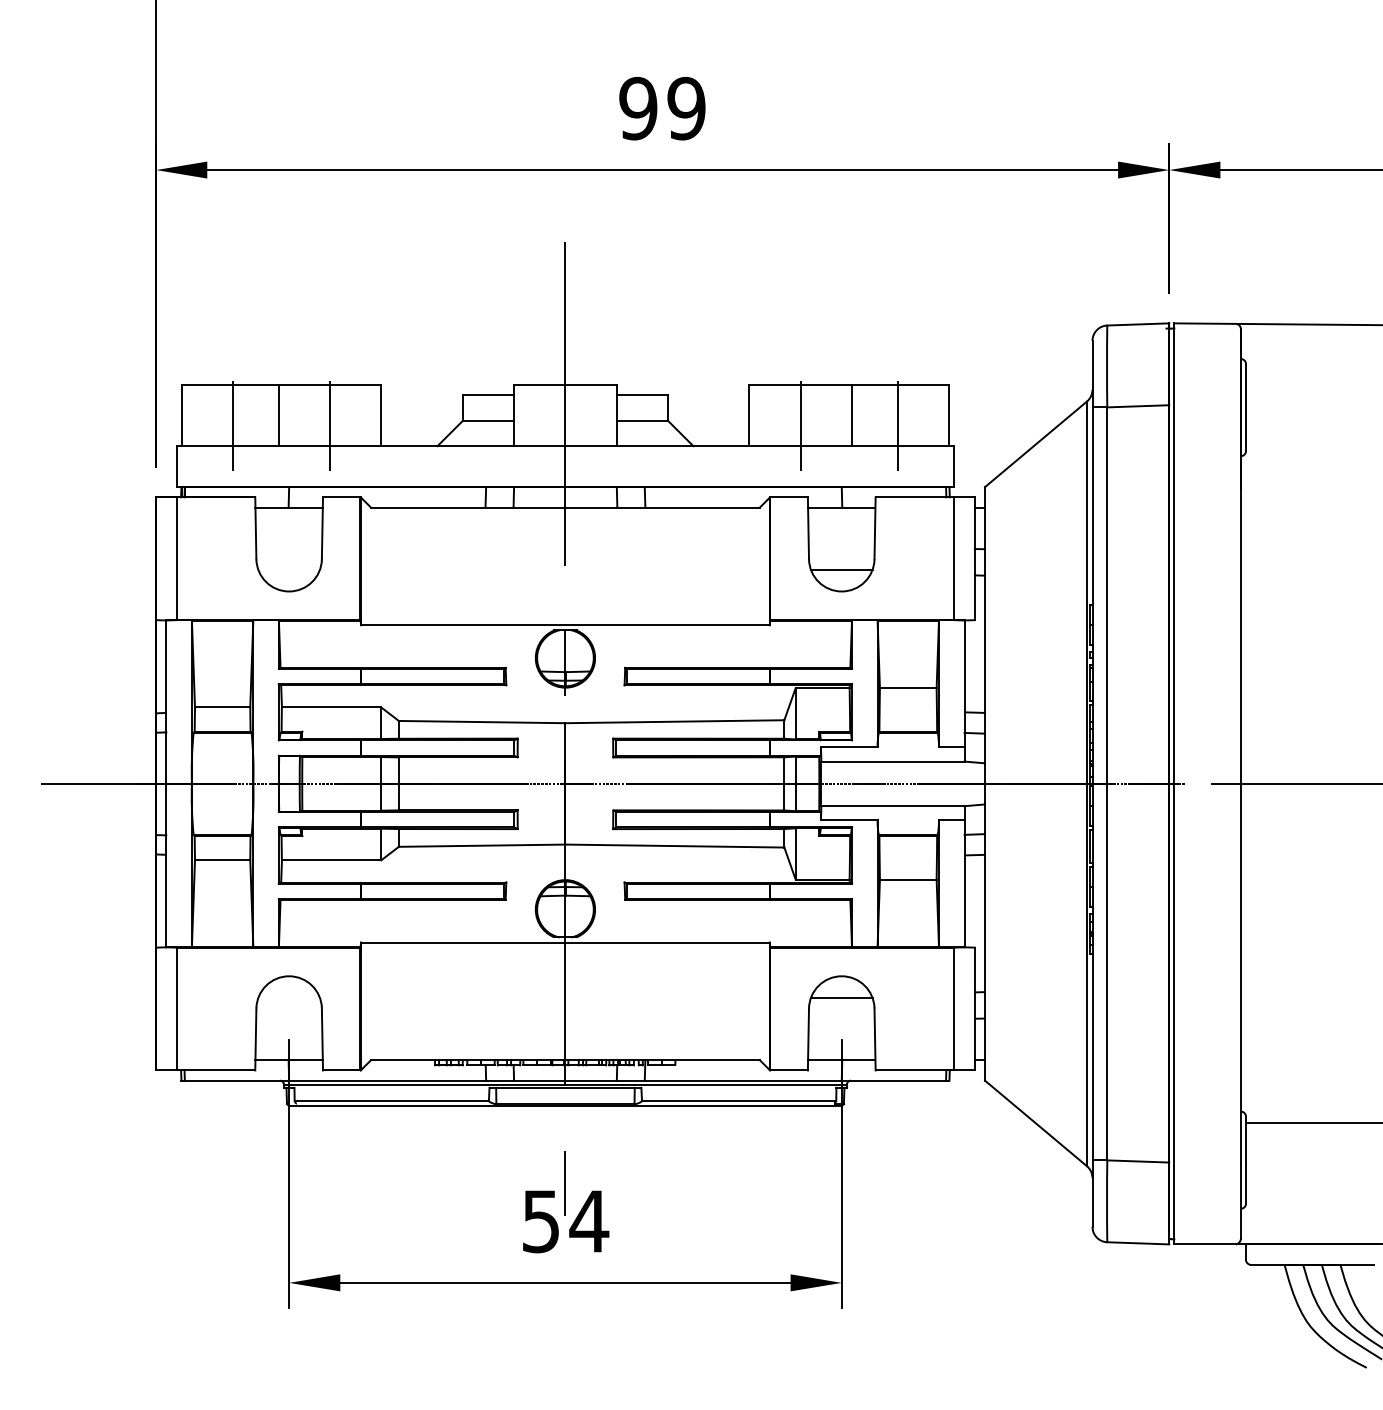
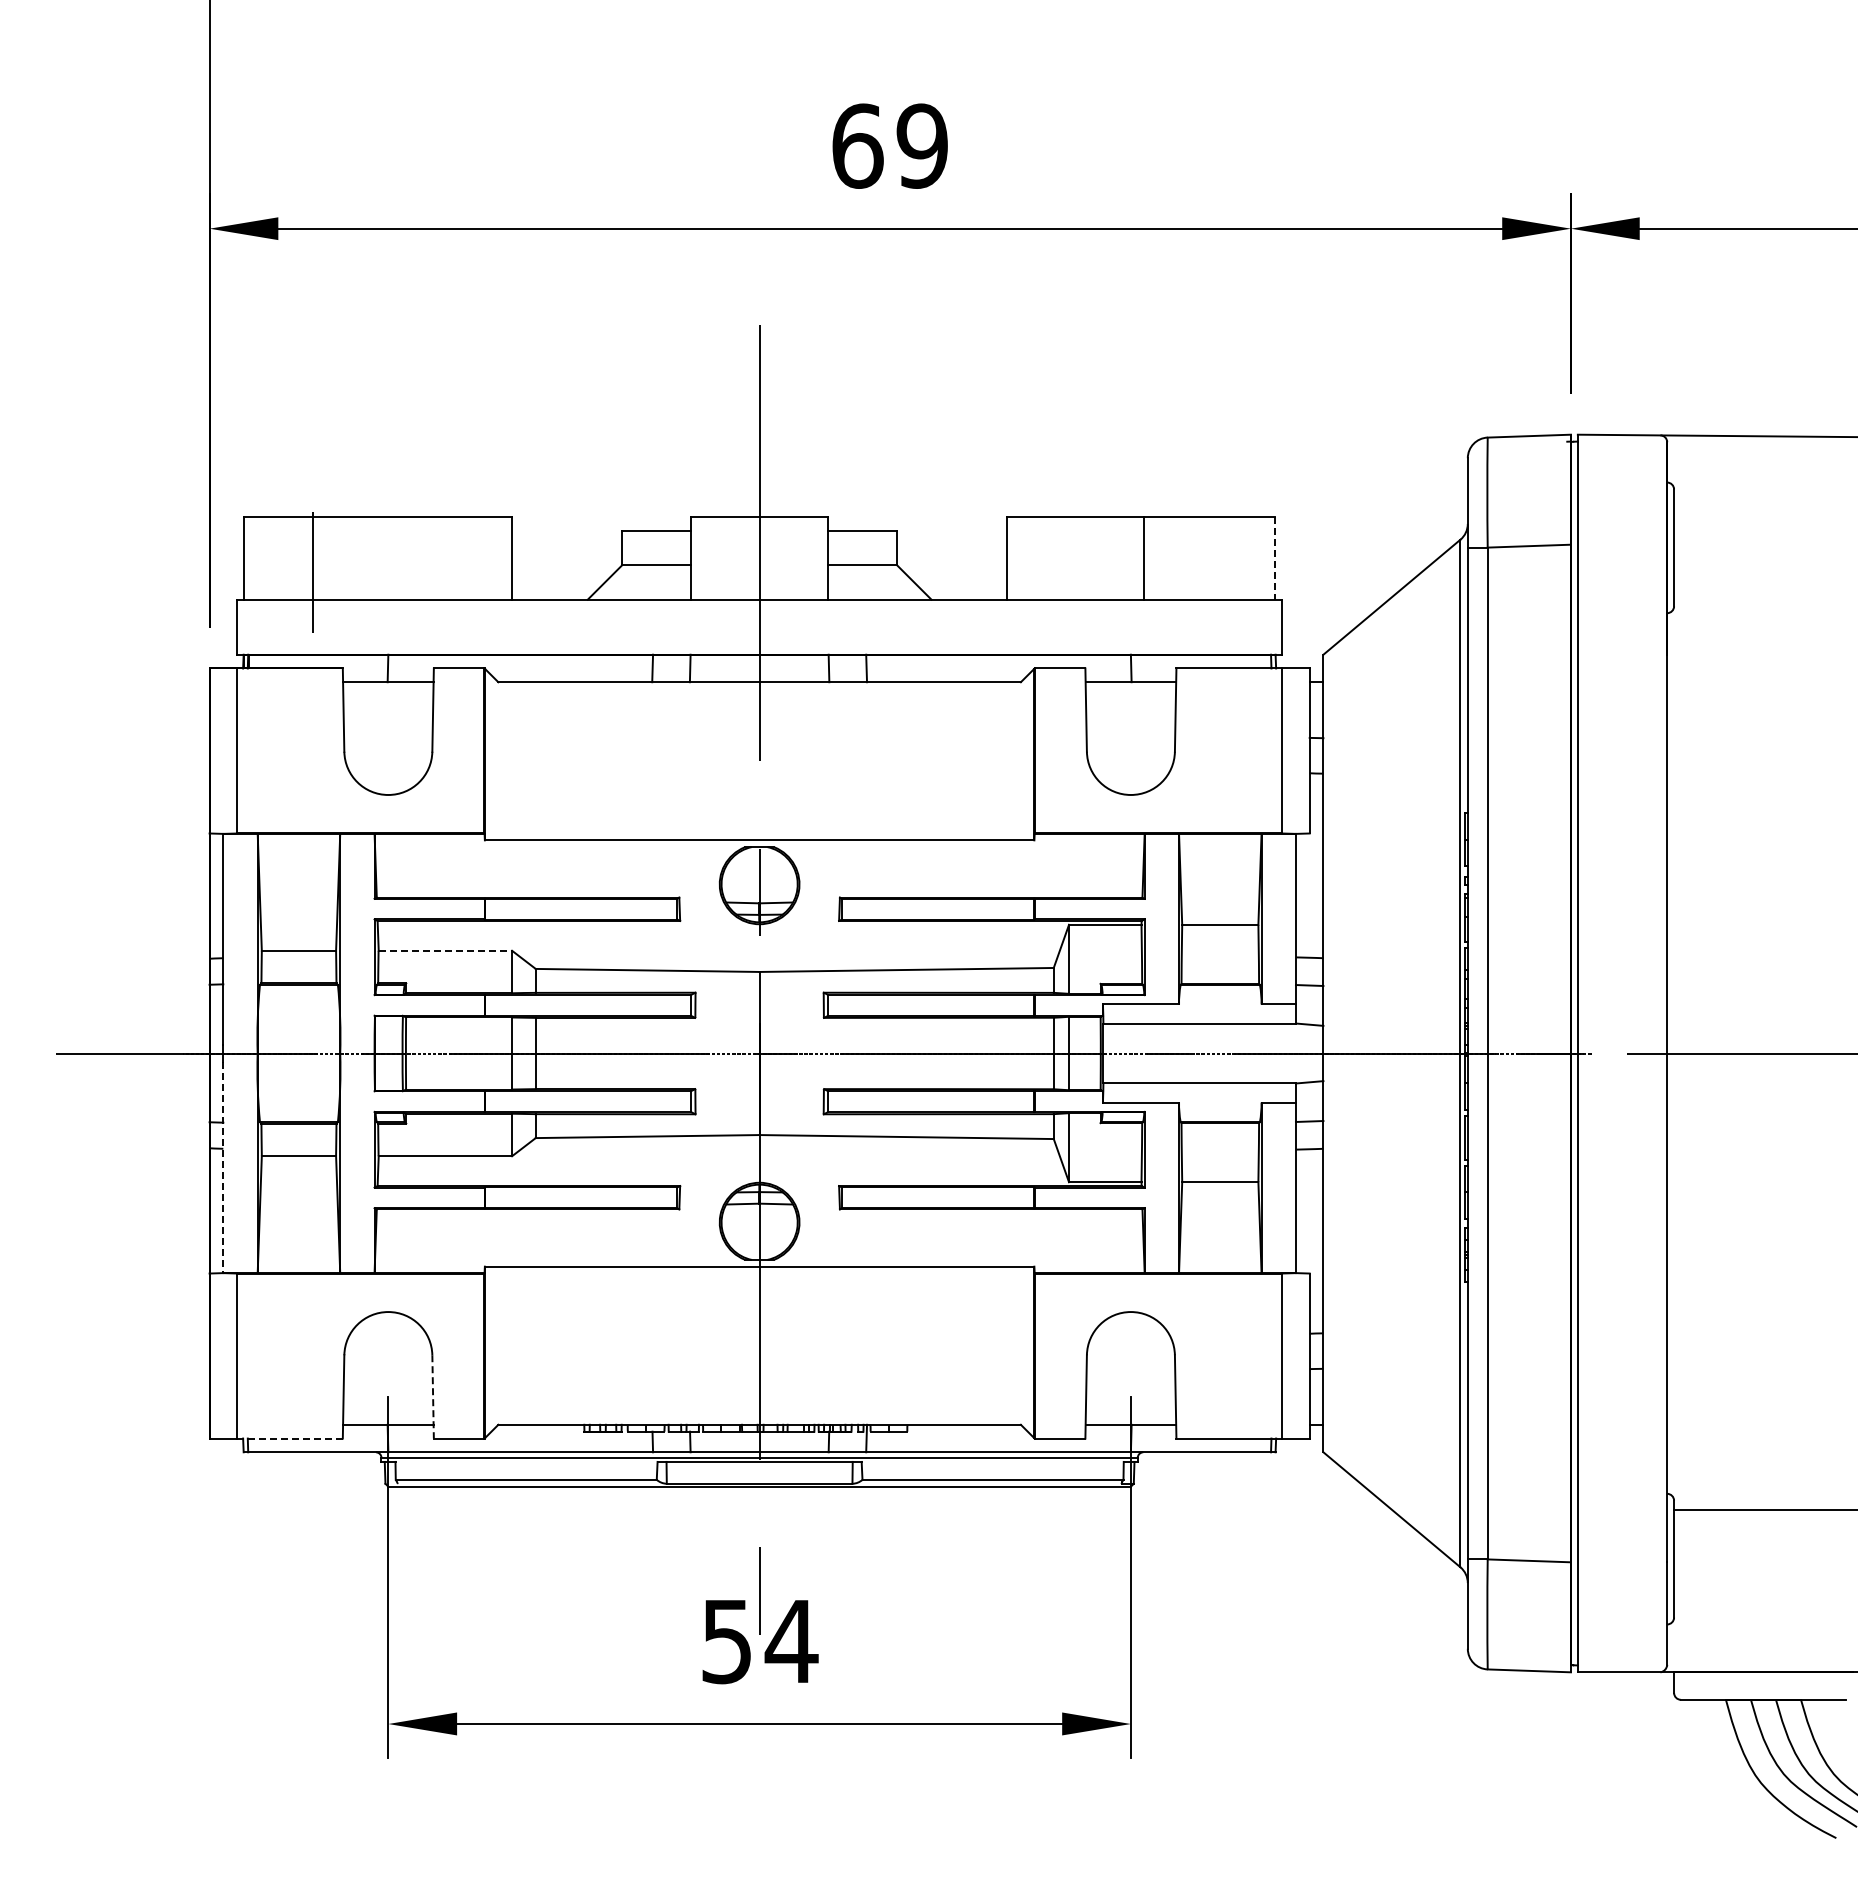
text: (638, 108) -> (857, 145), 99 -> 69
line: (278, 415) -> (374, 558), removed
line: (949, 415) -> (1275, 558), solid -> dashed
line: (330, 425) -> (443, 571), removed
line: (800, 425) -> (1075, 571), removed
line: (898, 425) -> (1206, 571), removed
line: (841, 569) -> (1130, 765), removed
line: (331, 707) -> (445, 950), solid -> dashed
line: (166, 868) -> (223, 1167), solid -> dashed
line: (841, 998) -> (1130, 1341), removed
line: (322, 1039) -> (433, 1396), solid -> dashed
line: (215, 1070) -> (289, 1438), solid -> dashed

